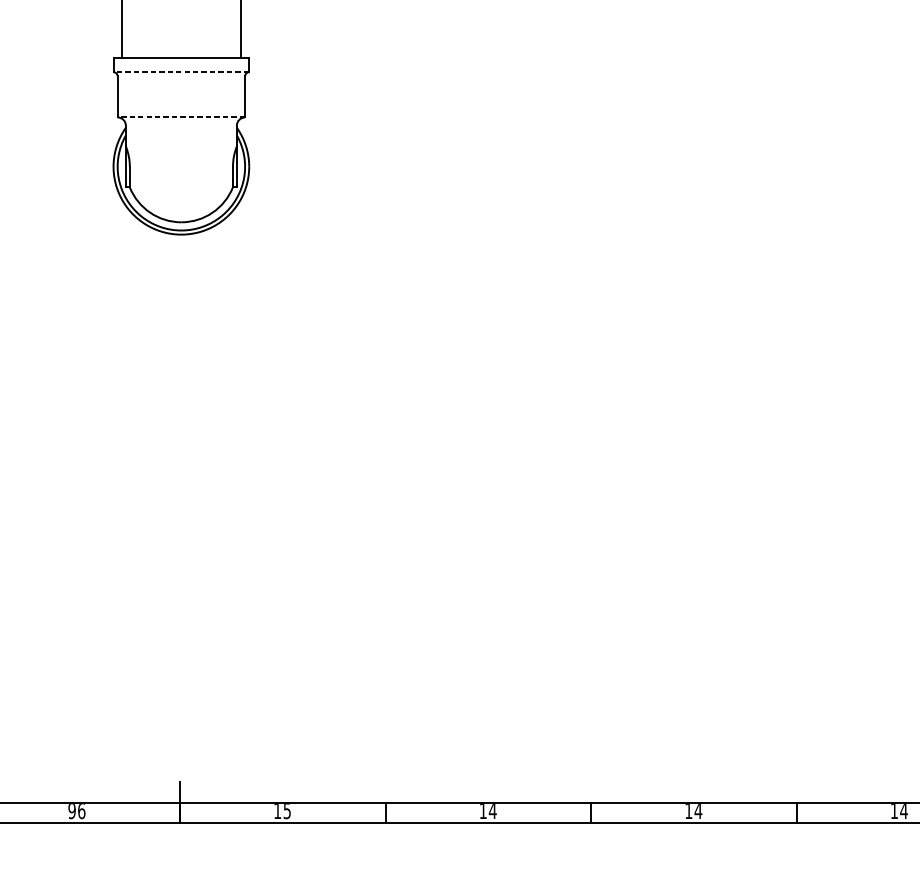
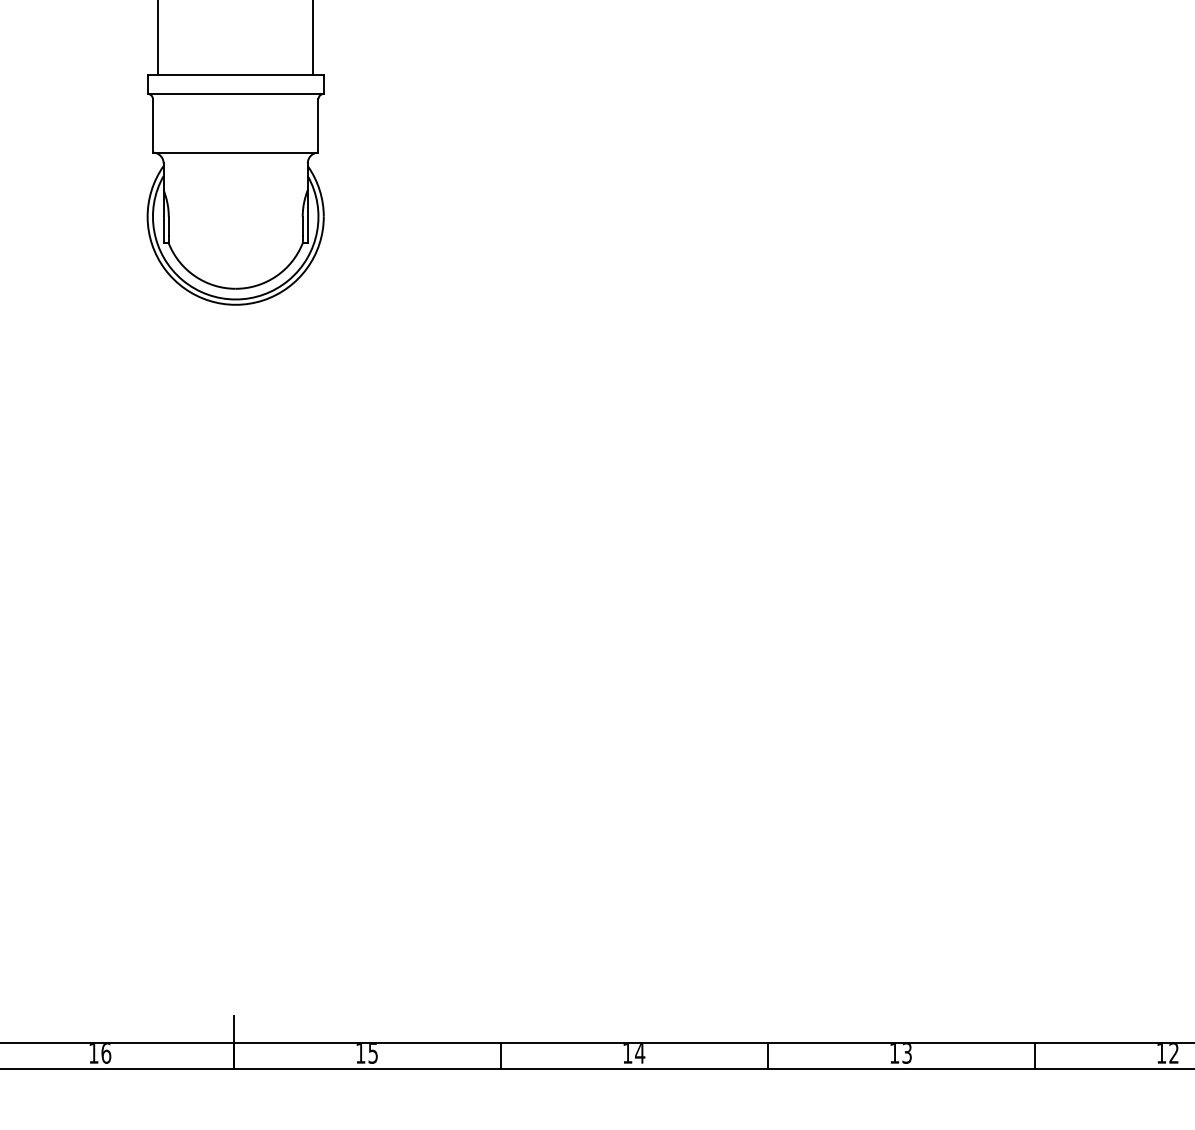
line: (181, 71) -> (235, 93), dashed -> solid
line: (181, 117) -> (235, 152), dashed -> solid
text: (71, 811) -> (93, 1053), 96 -> 16
text: (698, 811) -> (907, 1053), 14 -> 13
text: (903, 811) -> (1173, 1053), 14 -> 12

